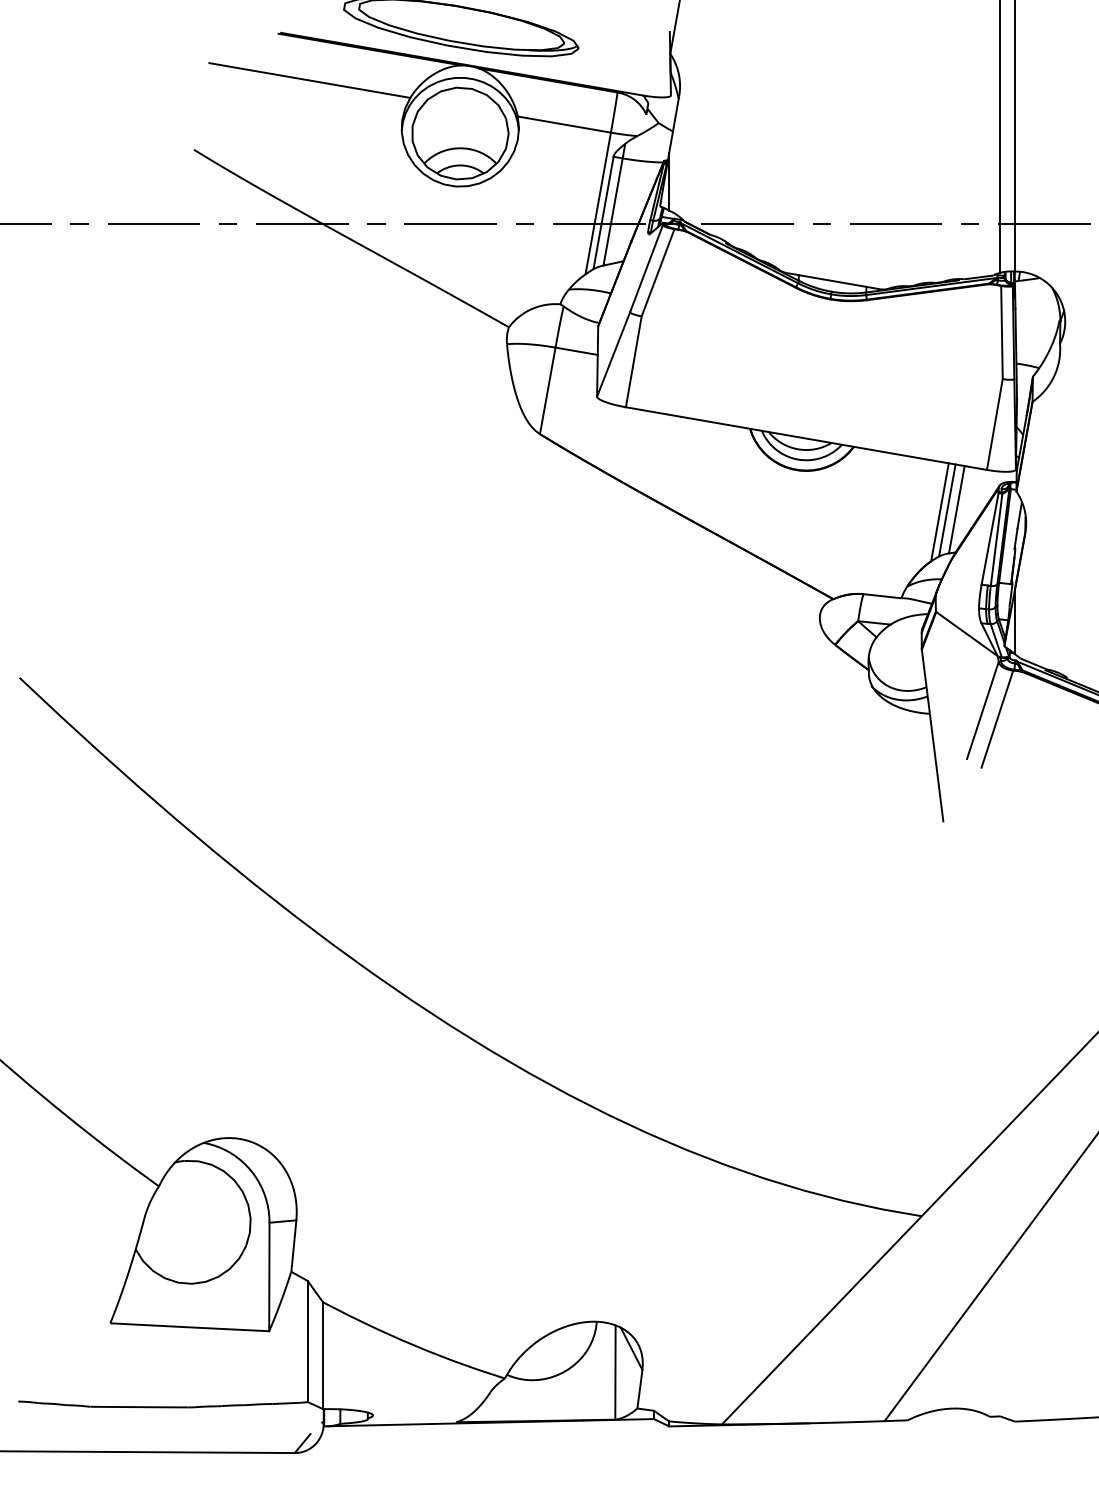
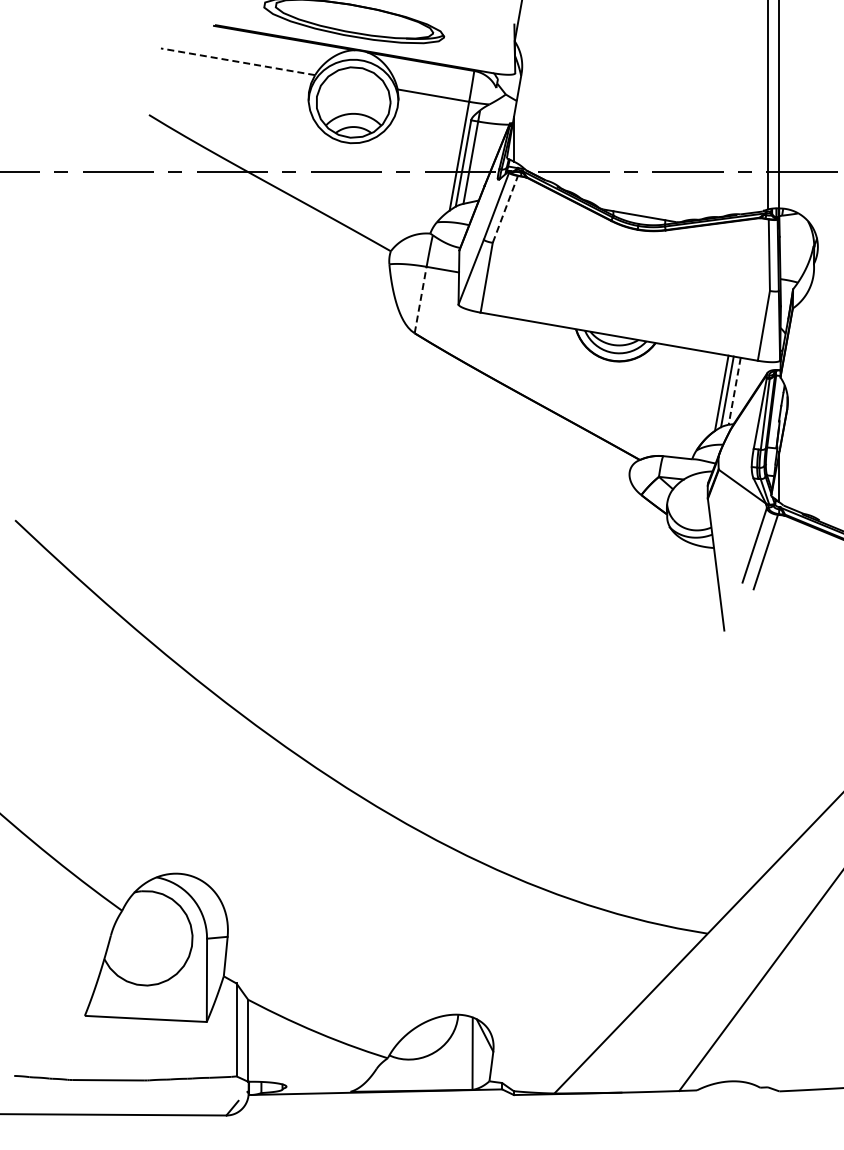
line: (309, 80) -> (237, 61), solid -> dashed
line: (658, 272) -> (505, 209), solid -> dashed
line: (547, 391) -> (420, 300), solid -> dashed
line: (956, 509) -> (734, 391), solid -> dashed

